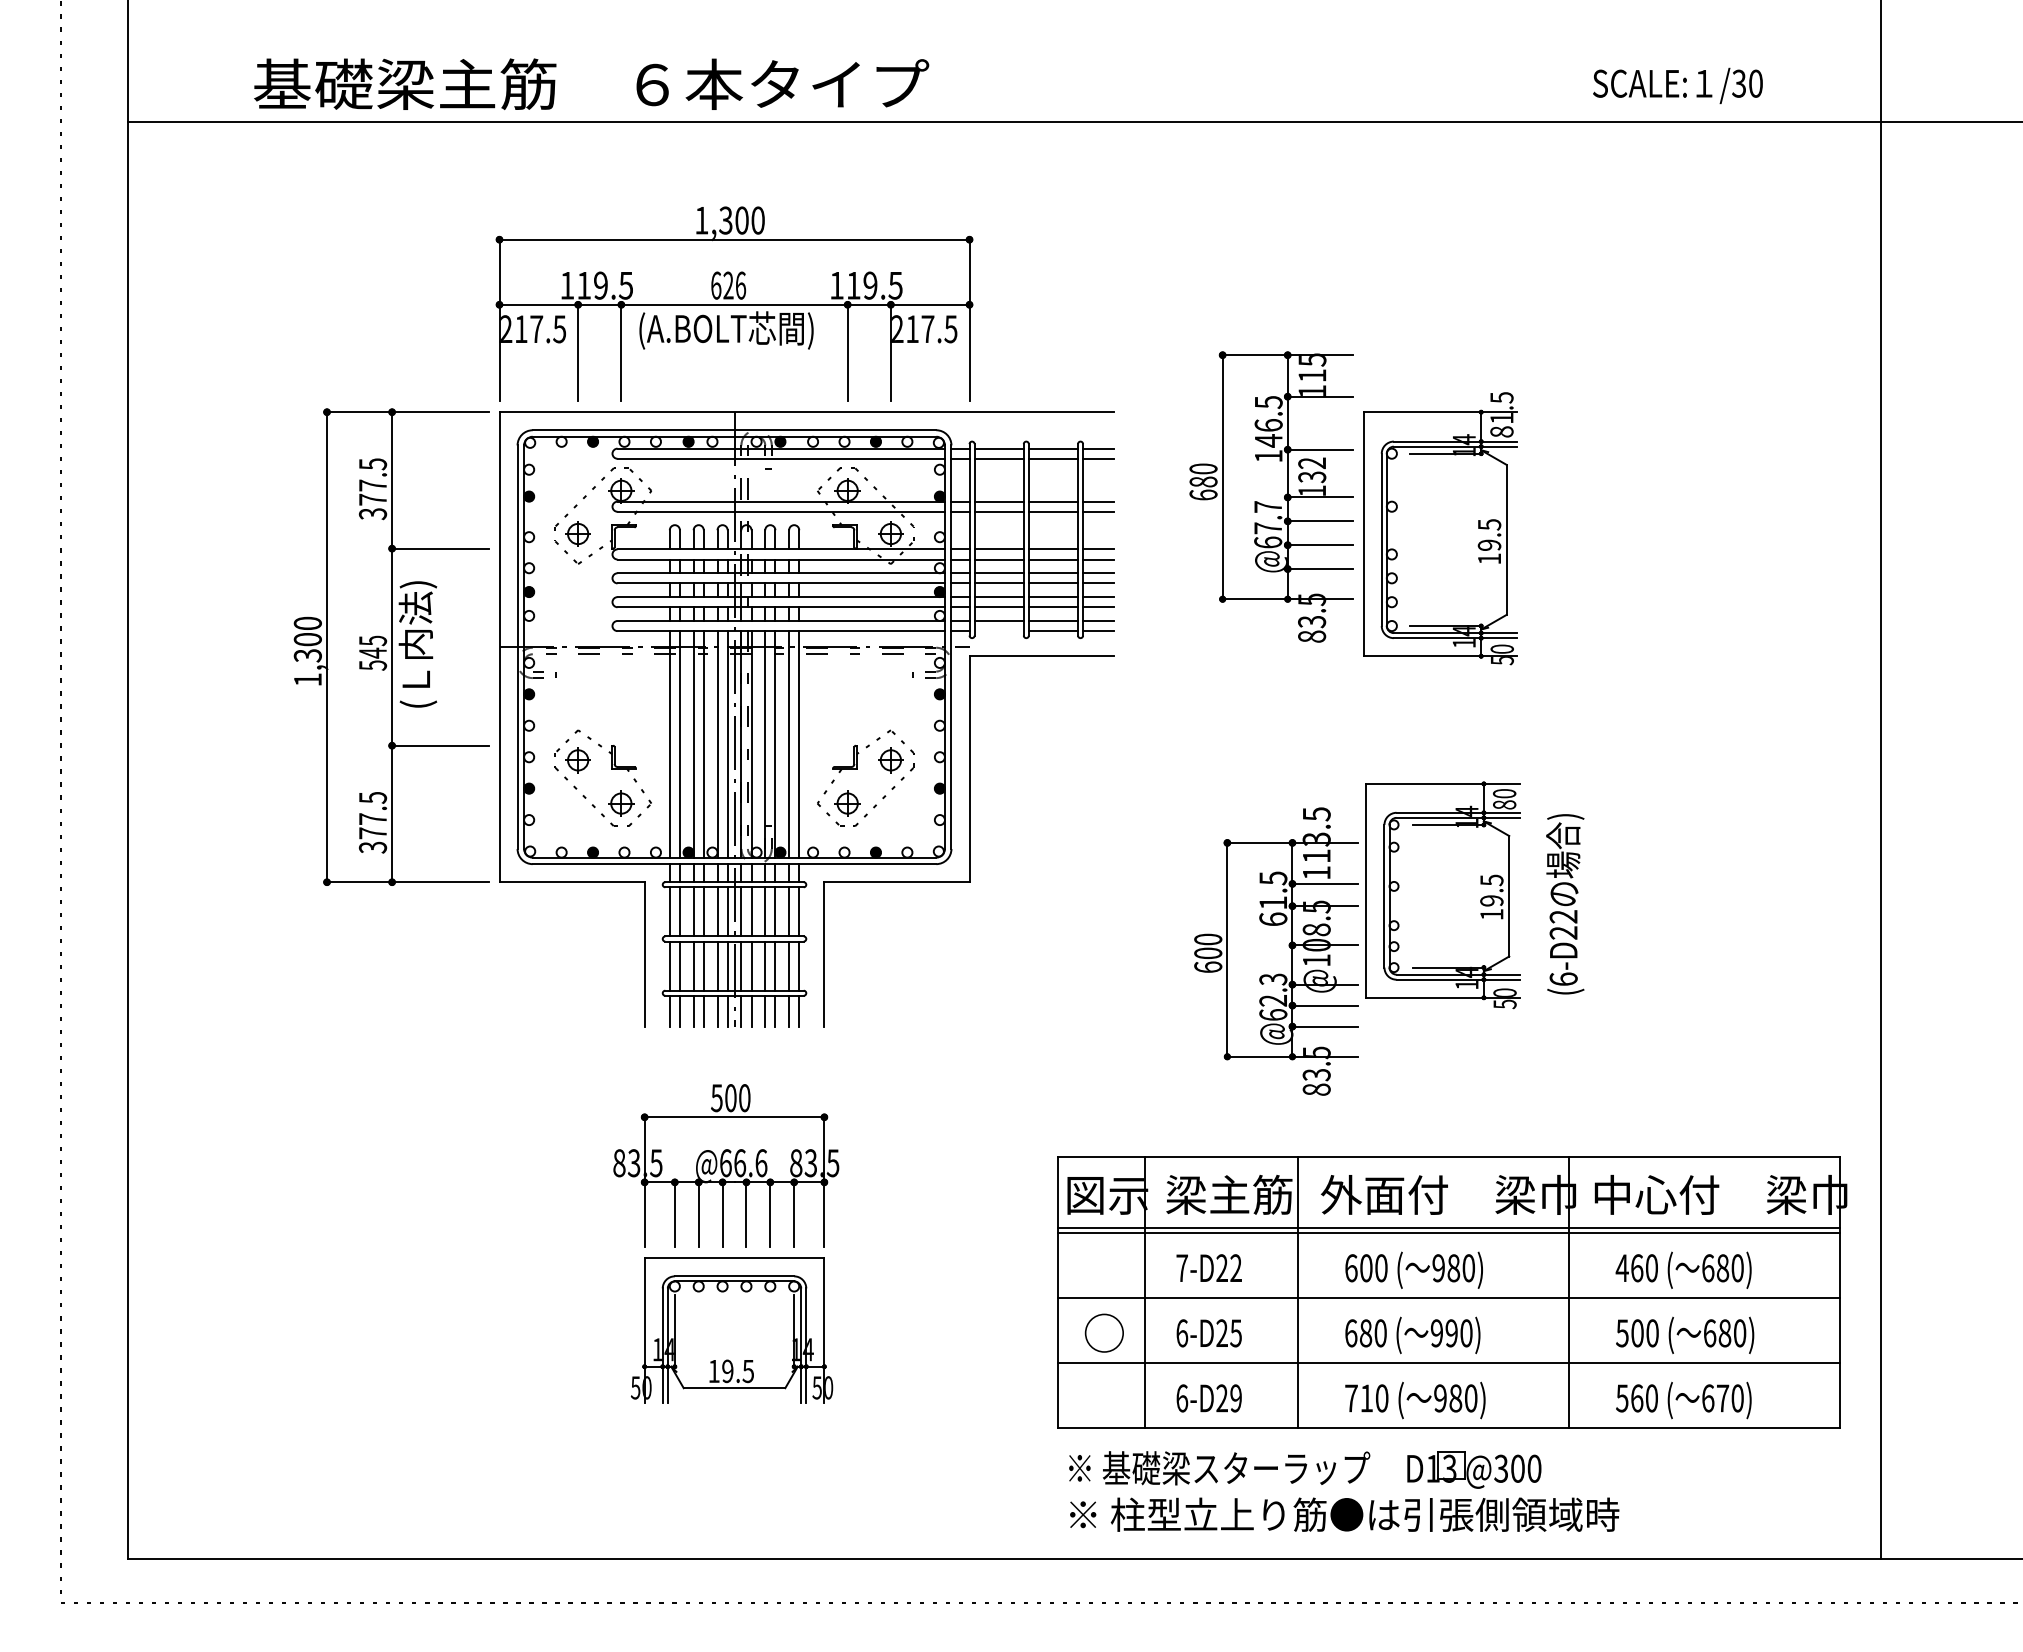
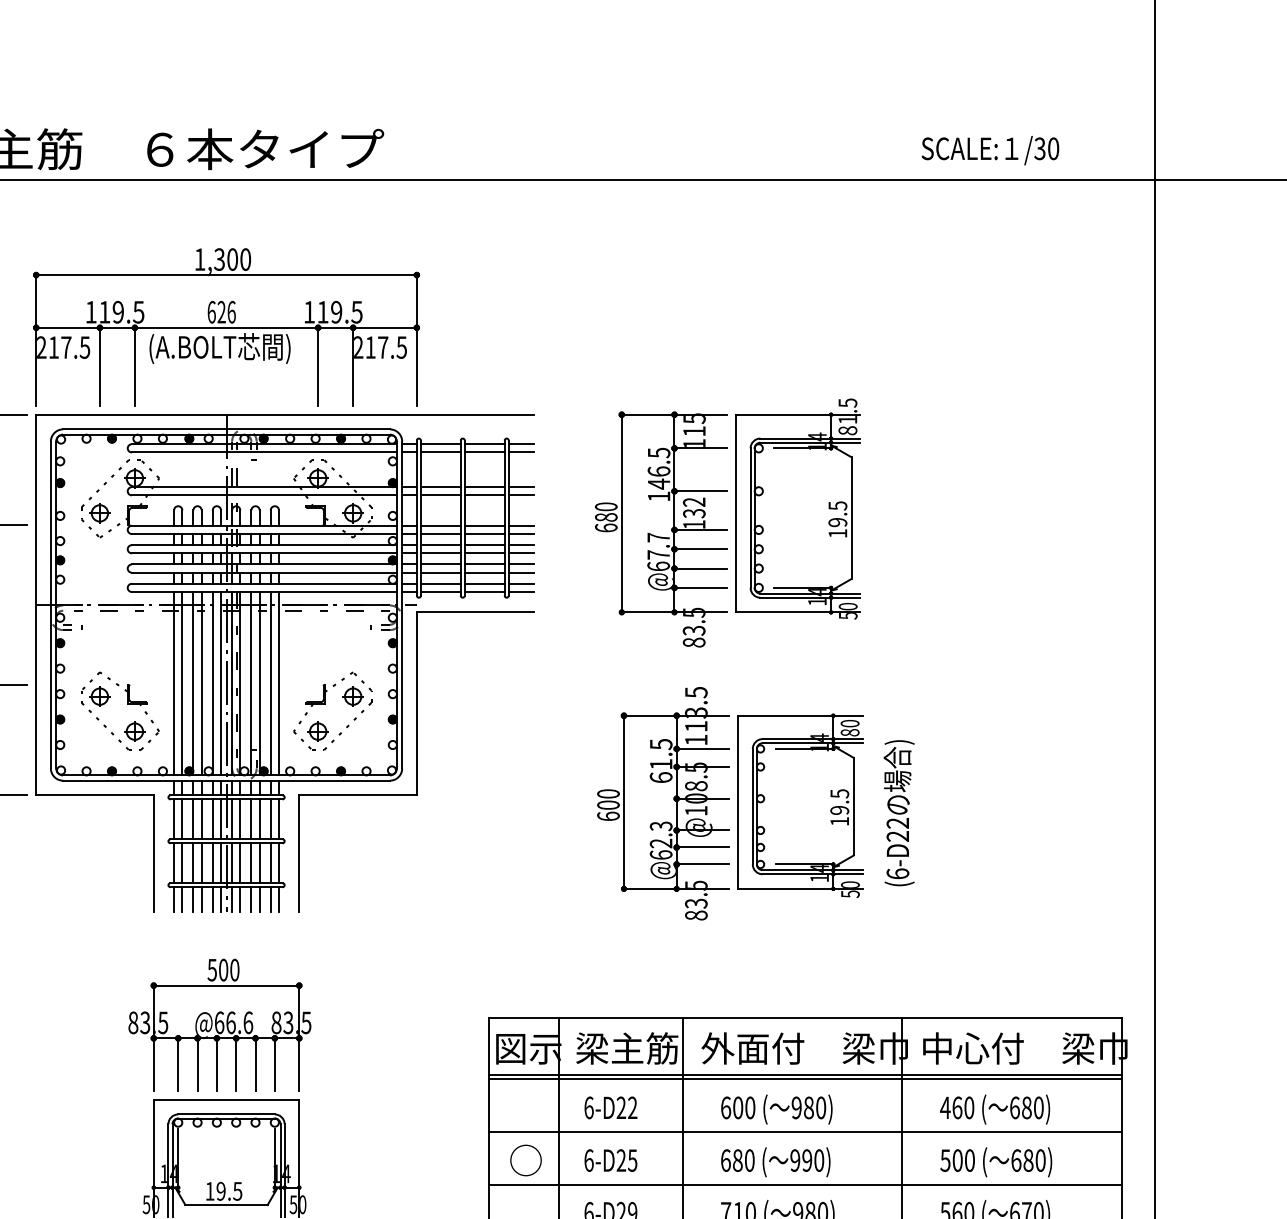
part: (1271, 496) -> (661, 529), moved
line: (998, 631) -> (440, 592), added
part: (1276, 951) -> (663, 803), moved
text: (1182, 1268) -> (589, 1108), 7-D22 -> 6-D22

